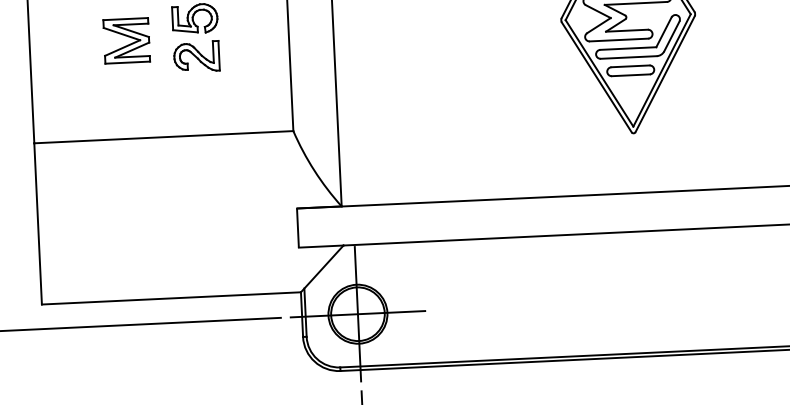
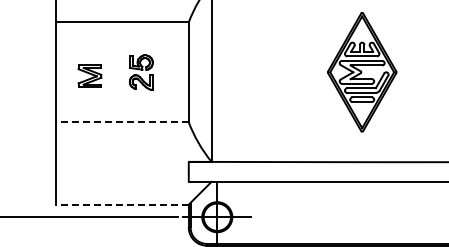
part: (125, 39) -> (89, 75), moved
line: (163, 137) -> (122, 122), solid -> dashed
line: (171, 298) -> (122, 204), solid -> dashed

